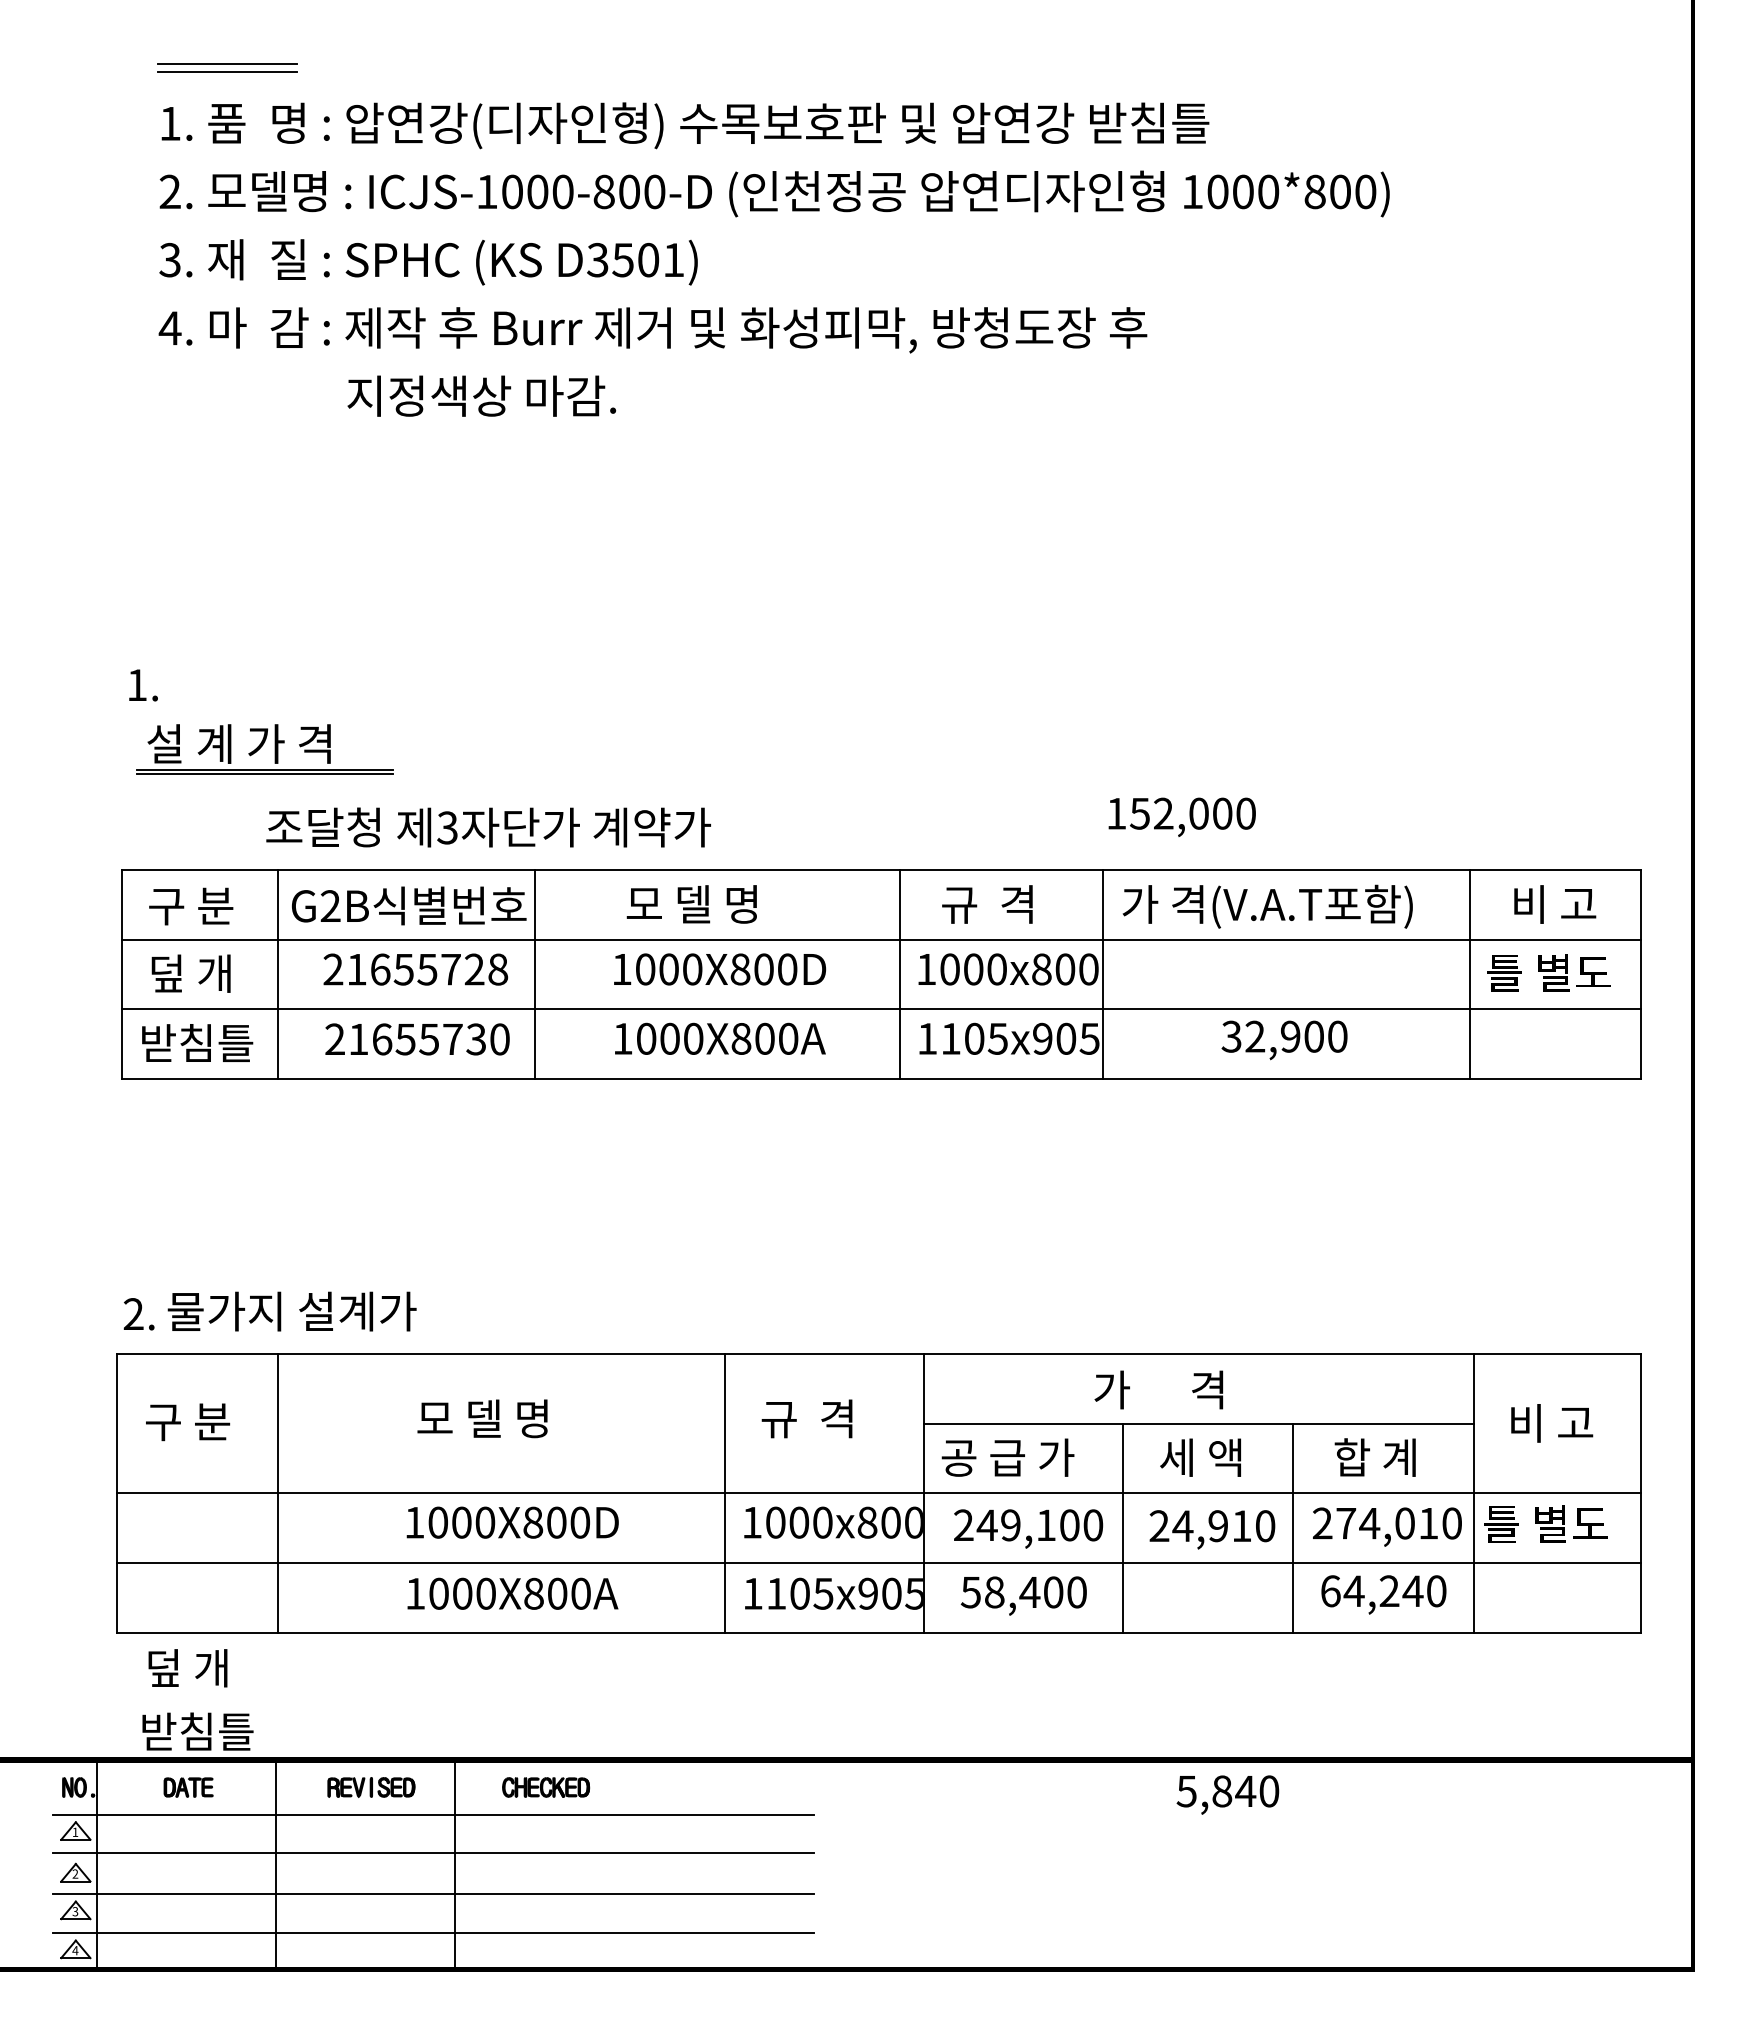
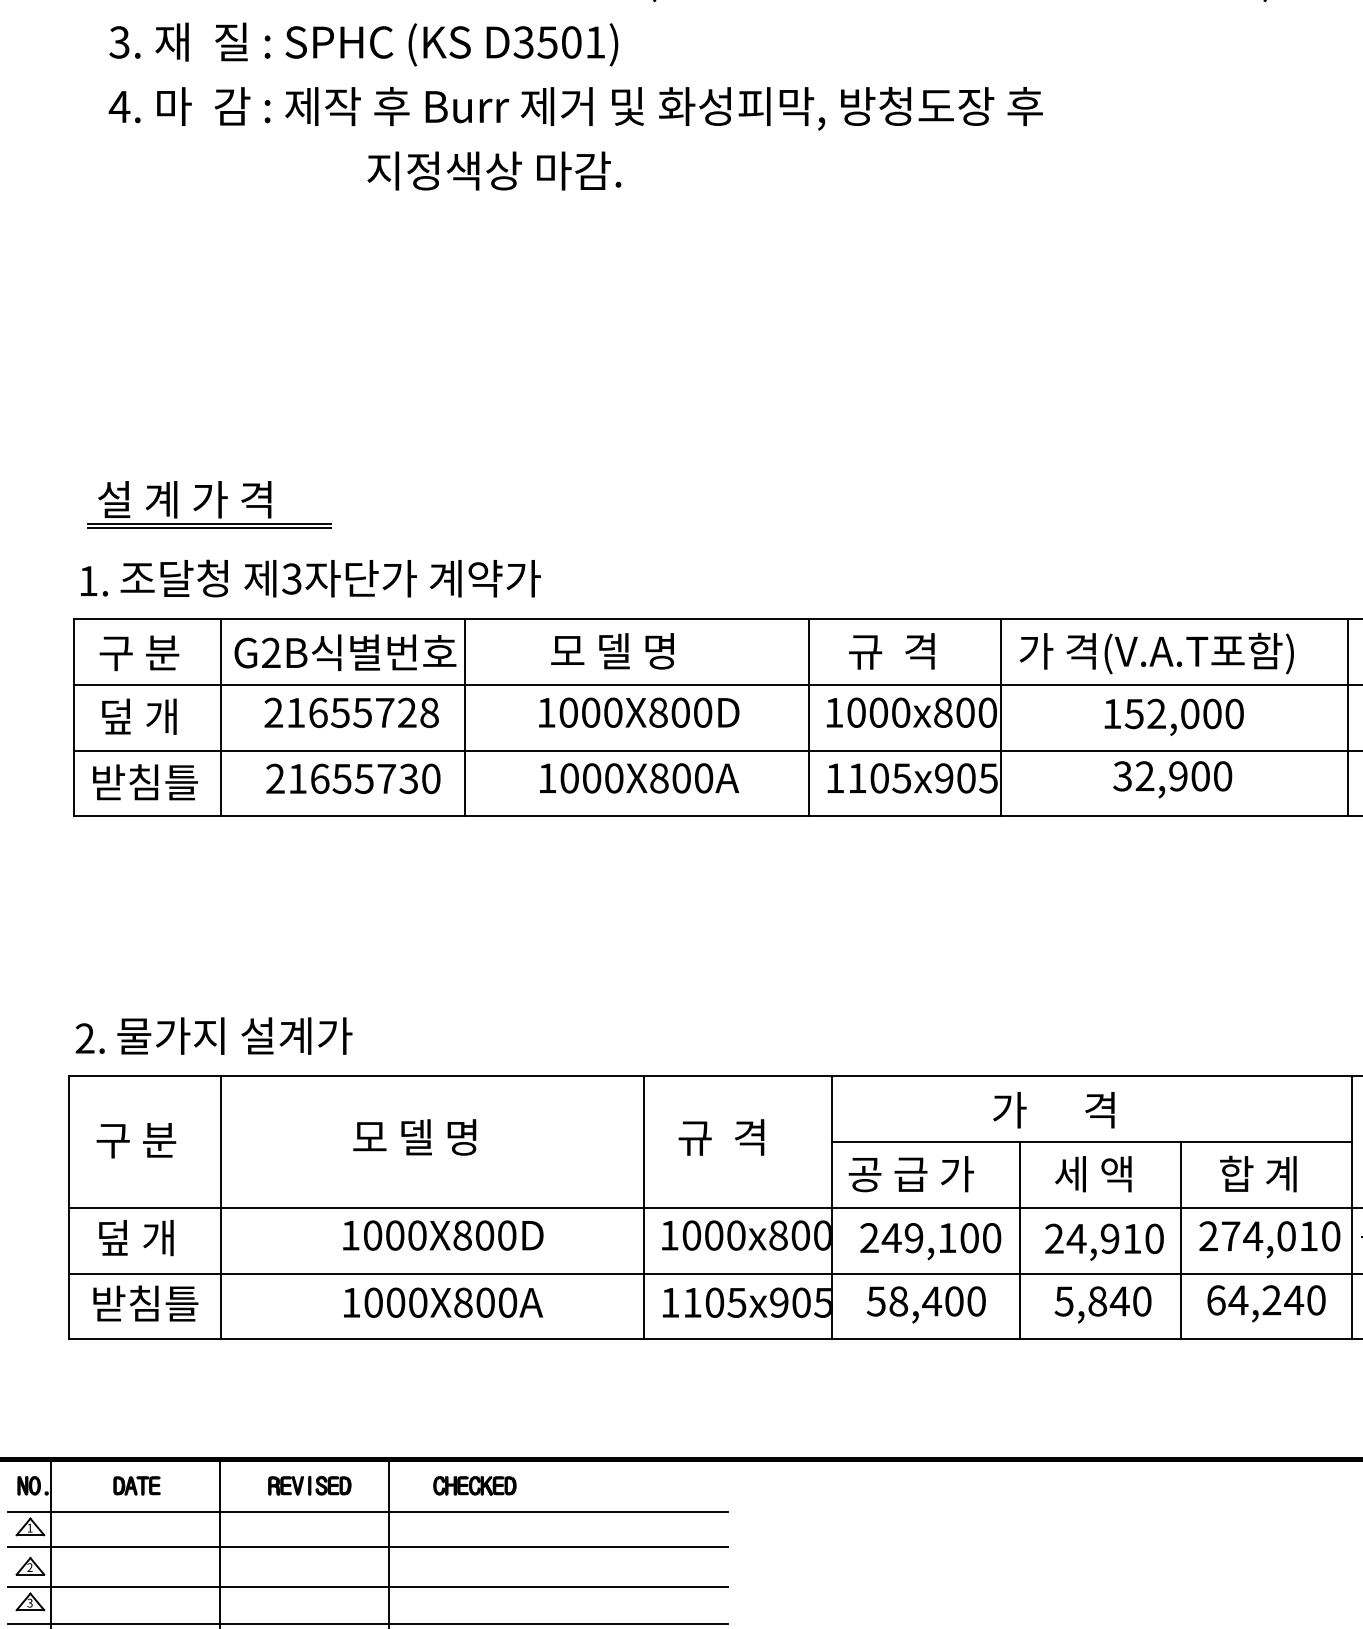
text: (481, 395) -> (494, 170), moved
text: (143, 685) -> (94, 581), moved
text: (1181, 816) -> (1173, 716), moved
text: (488, 827) -> (330, 578), moved
text: (187, 1668) -> (135, 1238), moved
text: (197, 1731) -> (145, 1303), moved
text: (1227, 1794) -> (1102, 1304), moved

